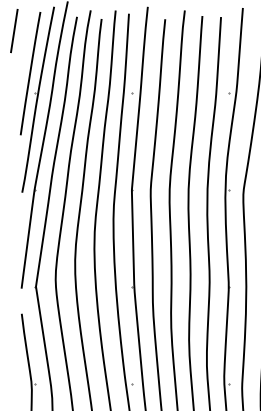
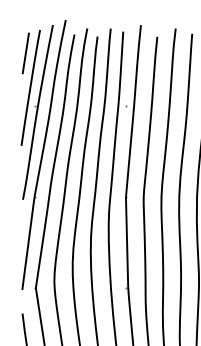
line: (14, 31) -> (26, 53), moved

